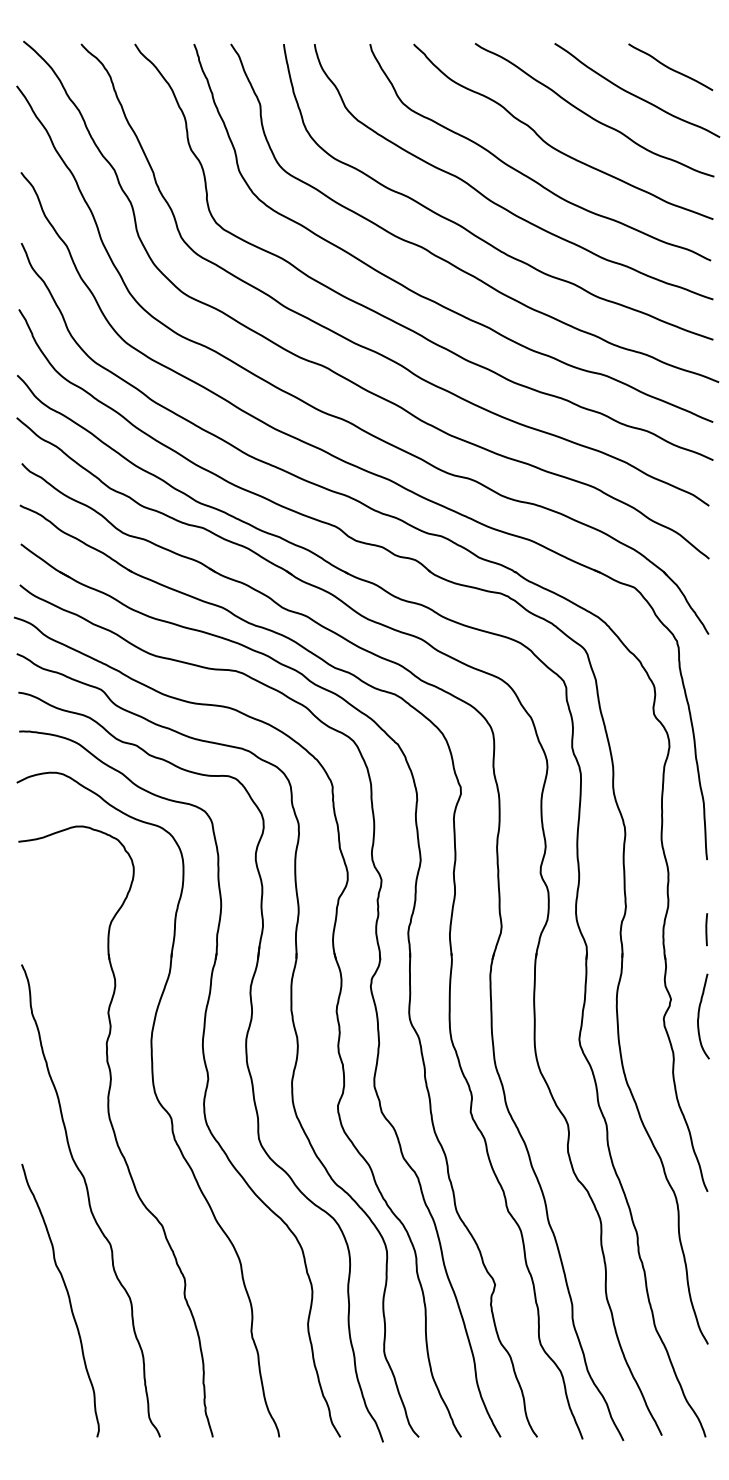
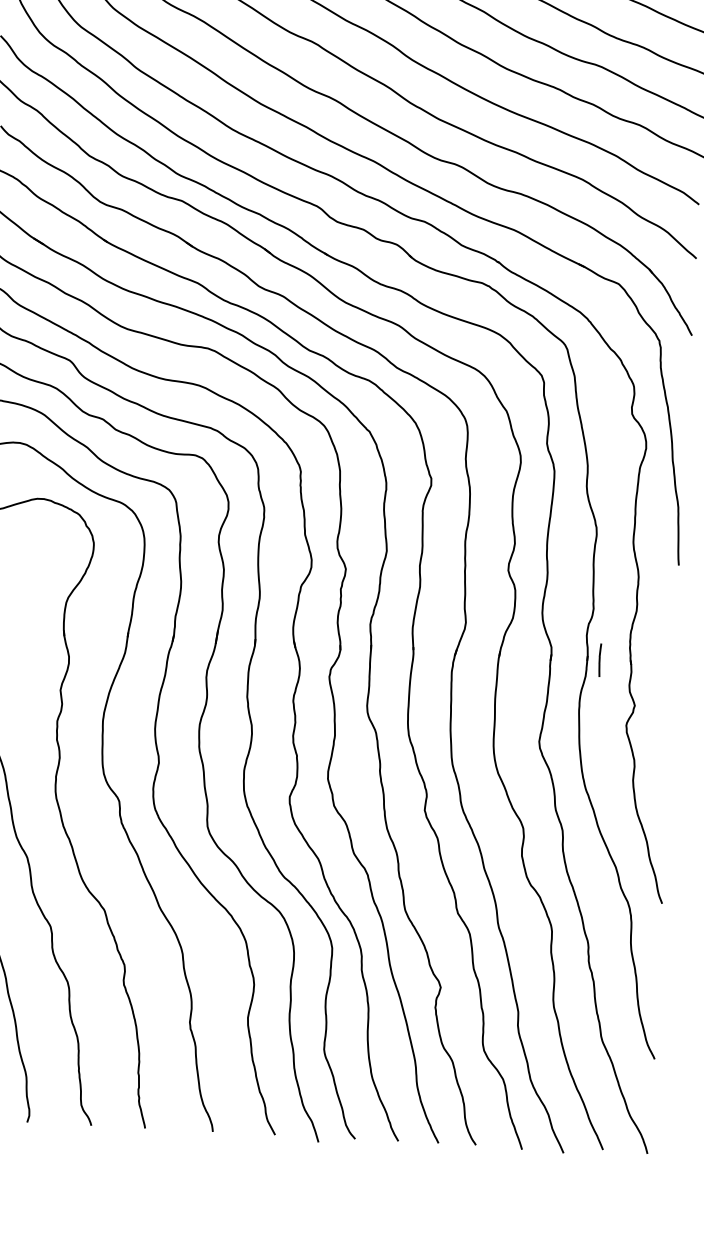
line: (706, 929) -> (599, 660), moved
curve: (699, 1016) -> (662, 724), removed

